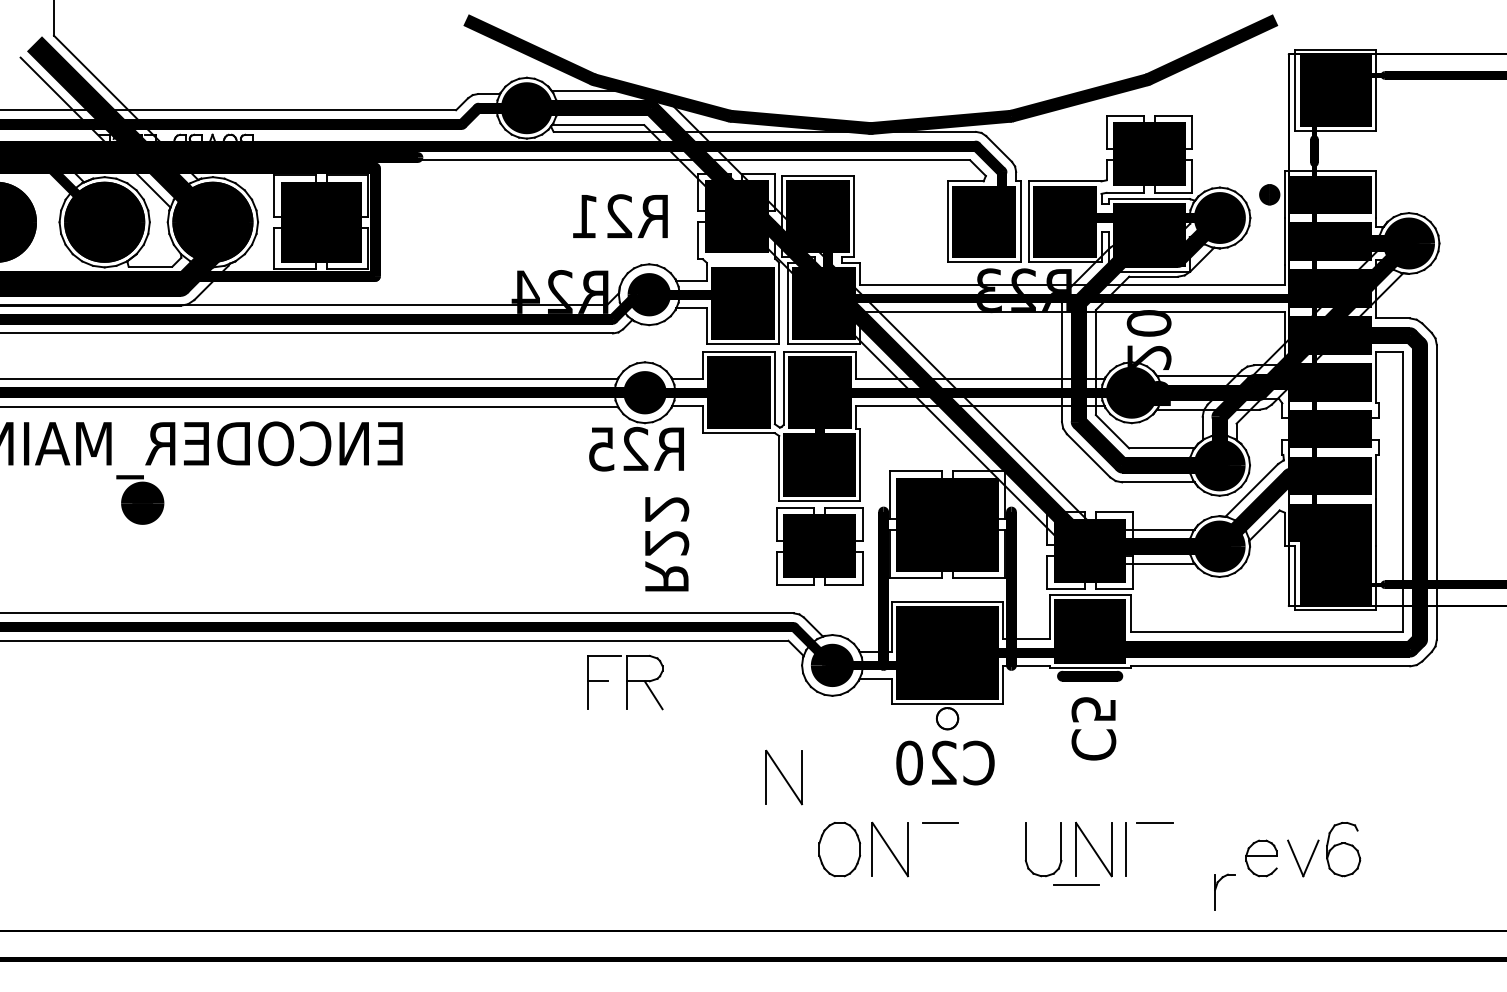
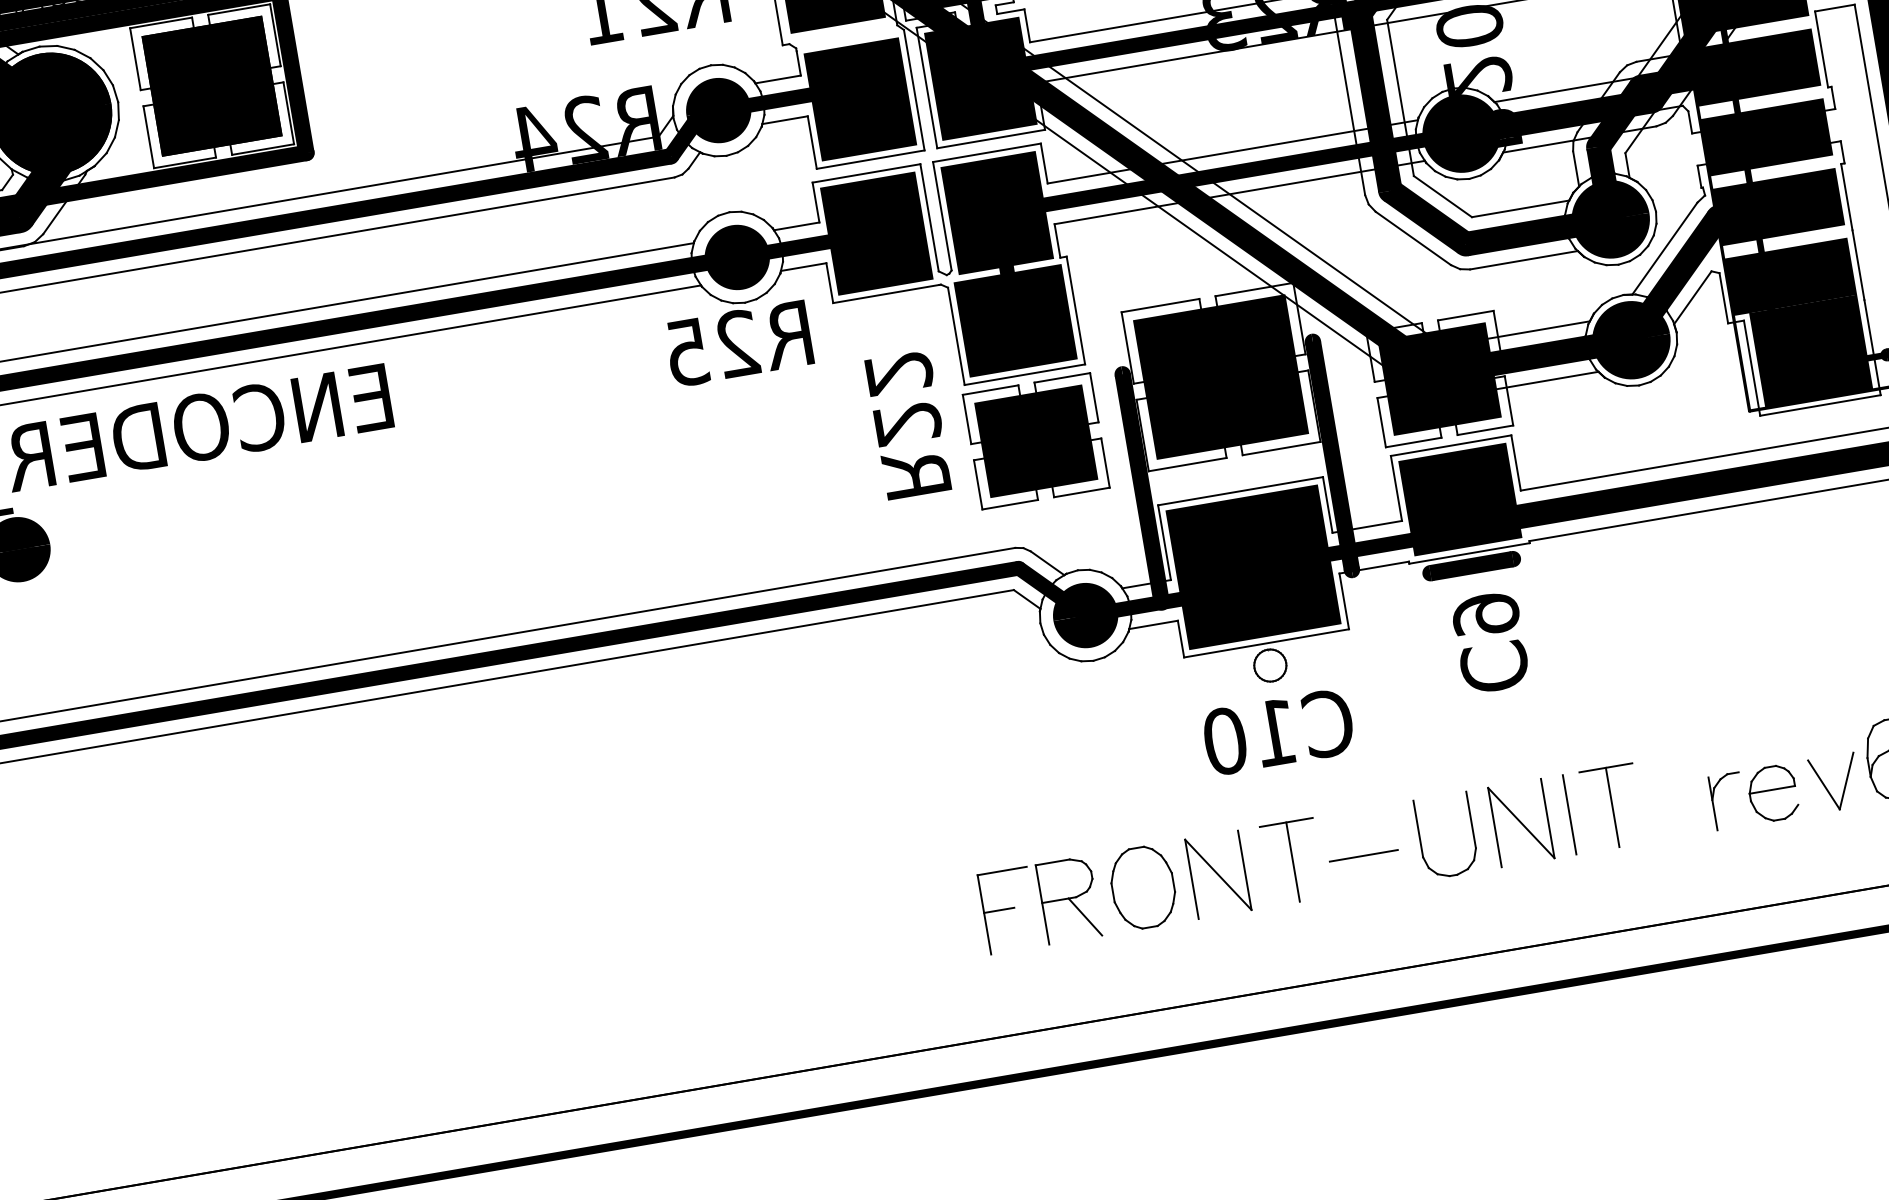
text: (667, 544) -> (909, 425), moved
part: (625, 682) -> (1040, 905), moved
text: (1093, 709) -> (1485, 614), C5 -> C9
text: (943, 762) -> (1275, 731), C20 -> C10
part: (783, 777) -> (1041, 794), removed
line: (940, 849) -> (1293, 861), added
line: (1155, 849) -> (1613, 807), added
line: (1076, 884) -> (1363, 854), moved
part: (1216, 889) -> (1714, 799), moved

